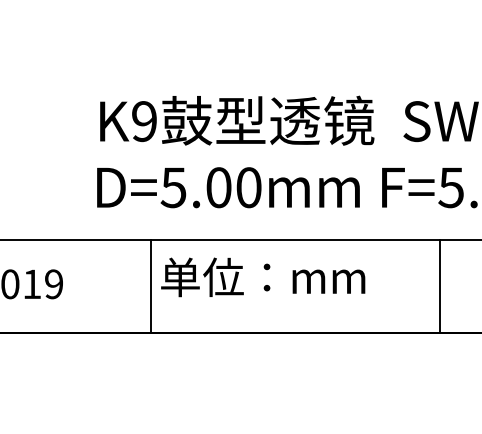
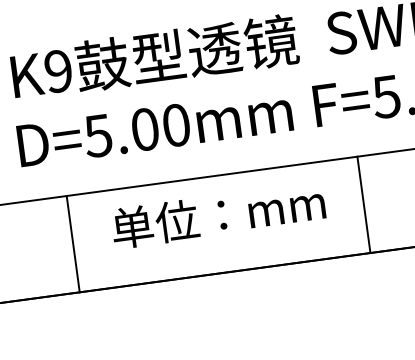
text: (263, 277) -> (218, 215), moved
line: (151, 286) -> (73, 243), moved
line: (440, 286) -> (364, 204), moved

